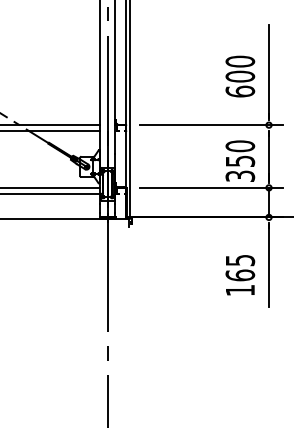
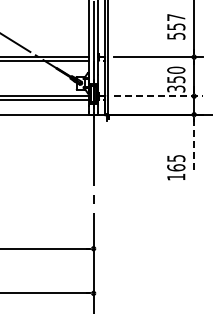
text: (240, 76) -> (176, 26), 600 -> 557
line: (211, 188) -> (158, 96), solid -> dashed
line: (269, 265) -> (194, 144), solid -> dashed
text: (240, 274) -> (176, 167), moved

